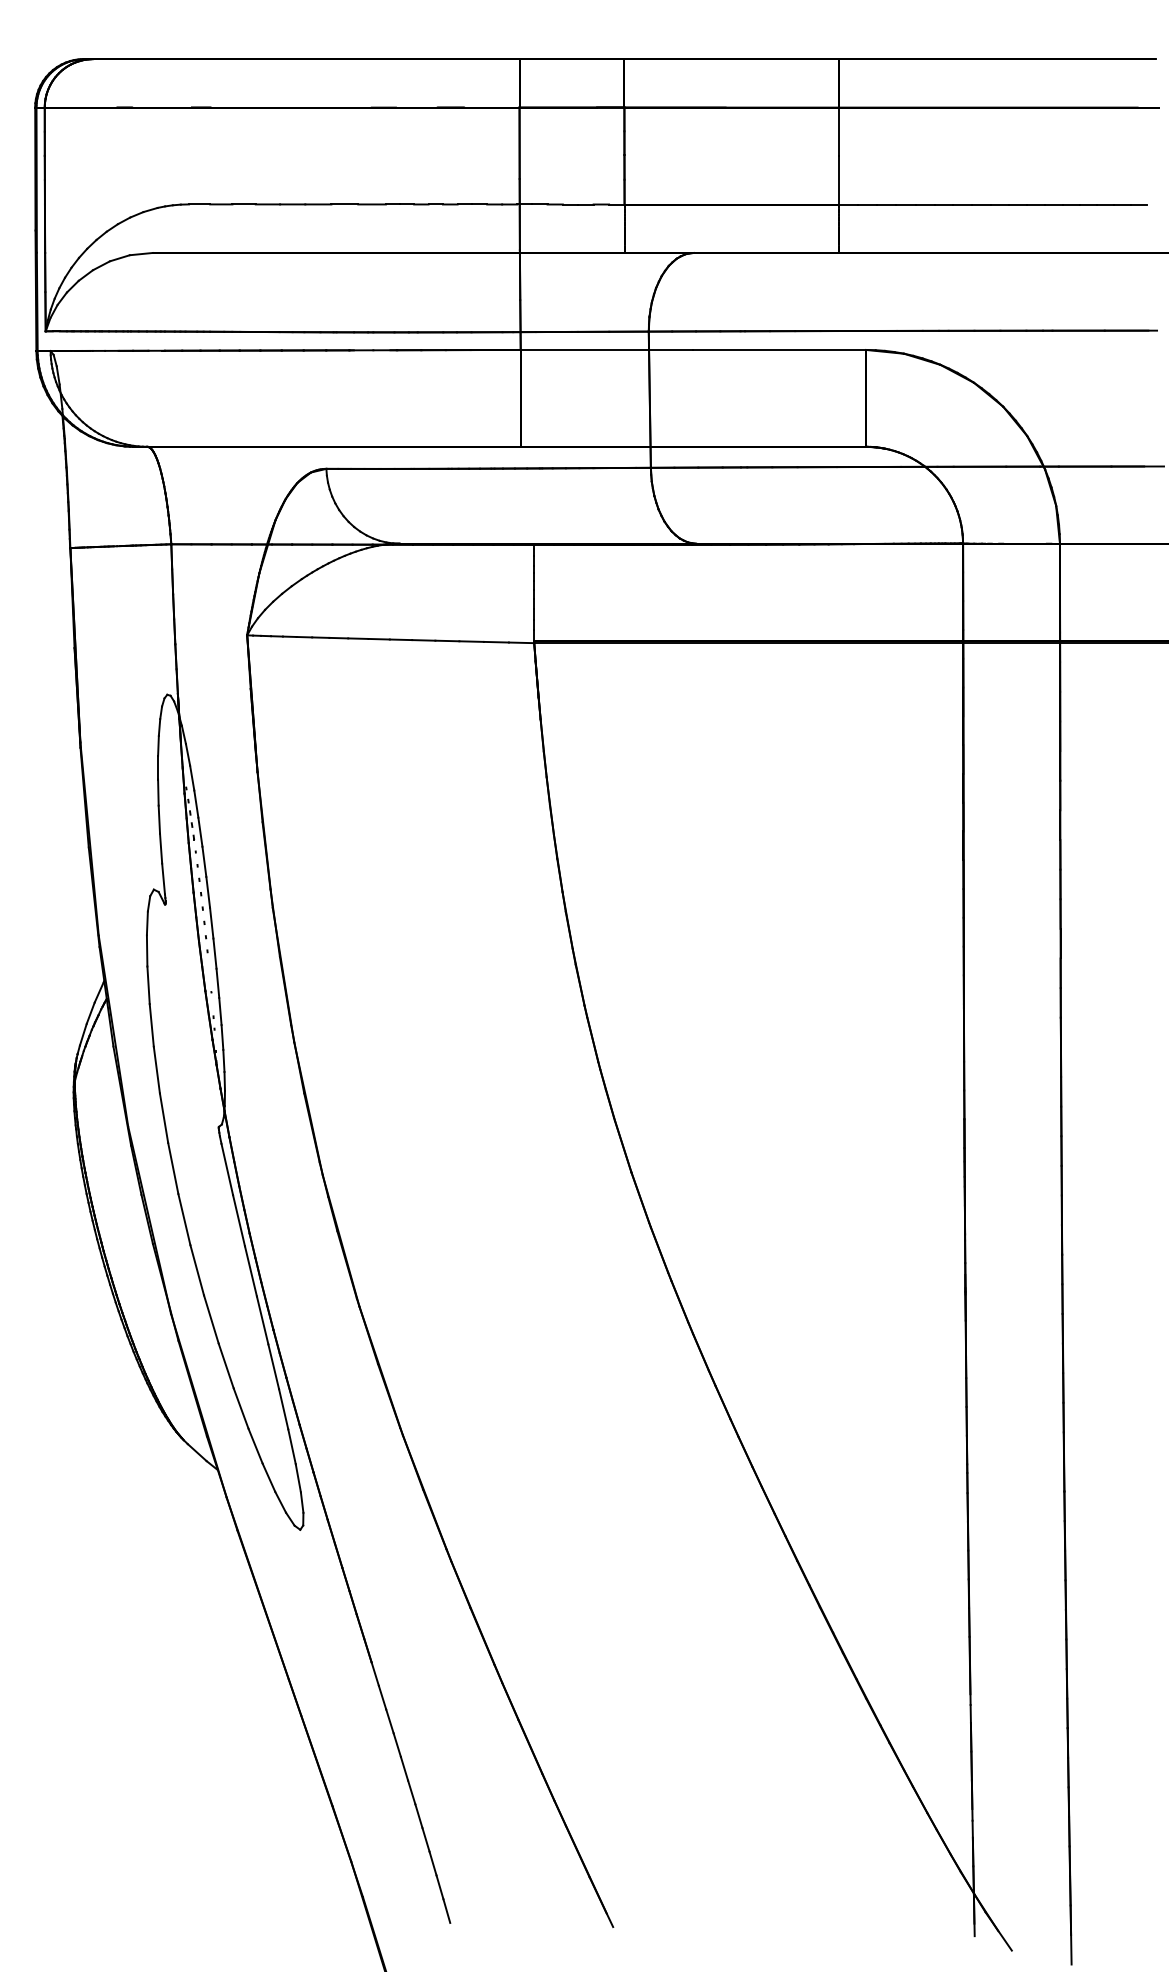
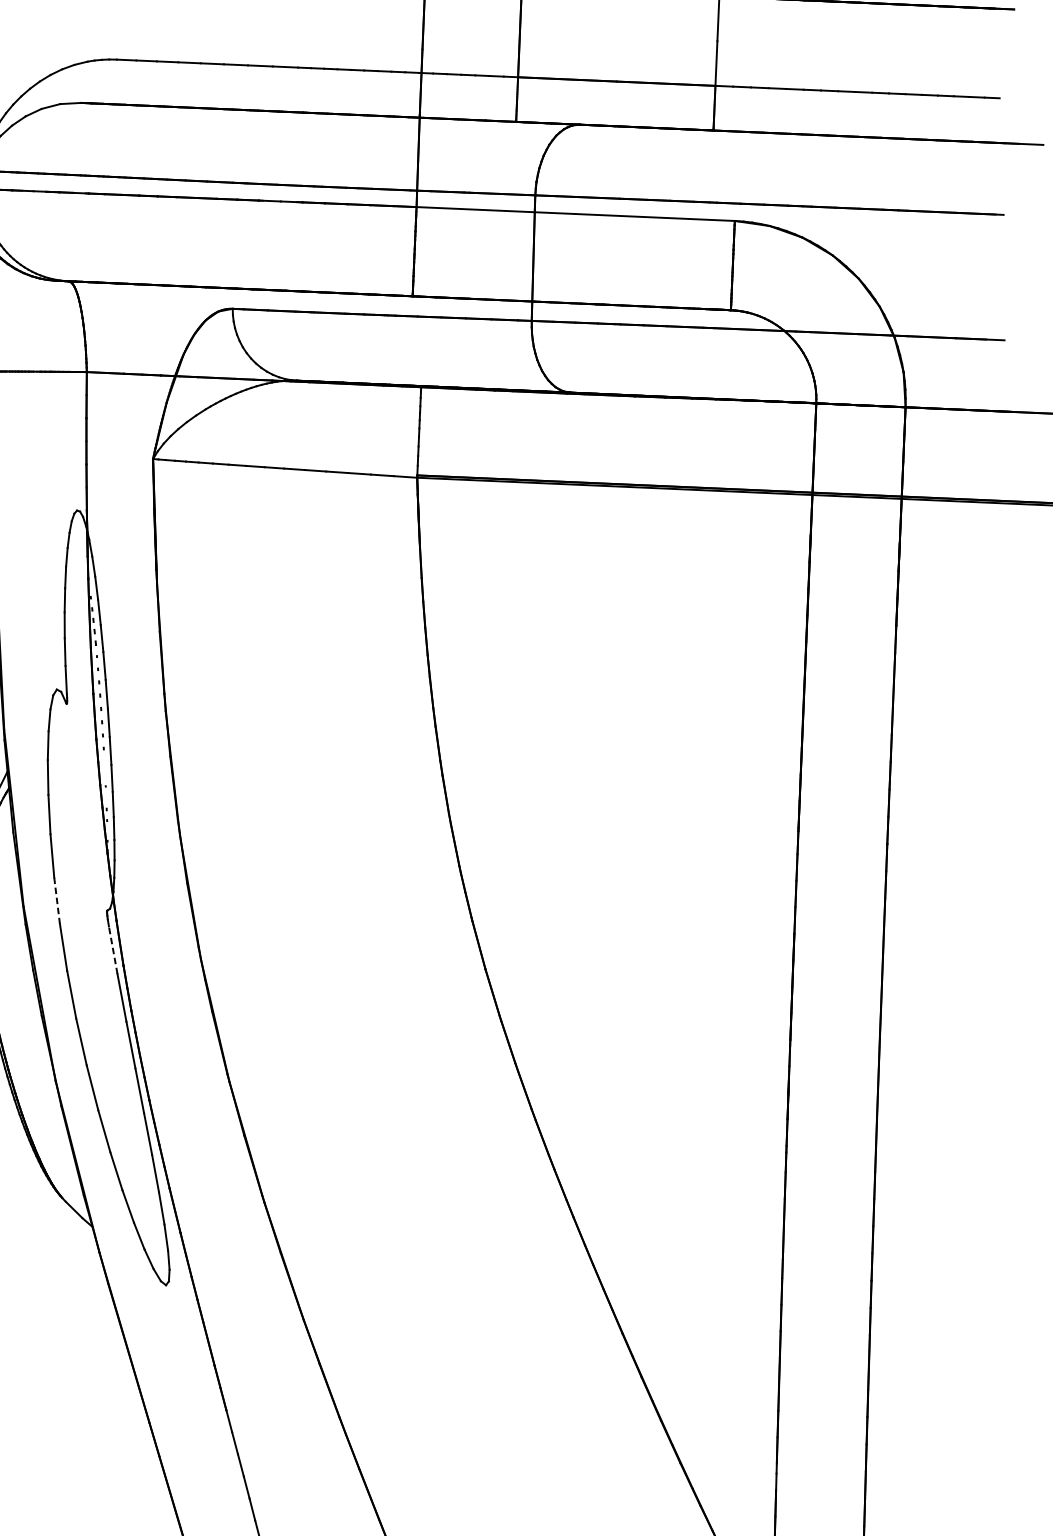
line: (164, 1118) -> (57, 900), solid -> dashed
line: (227, 1168) -> (113, 949), solid -> dashed

